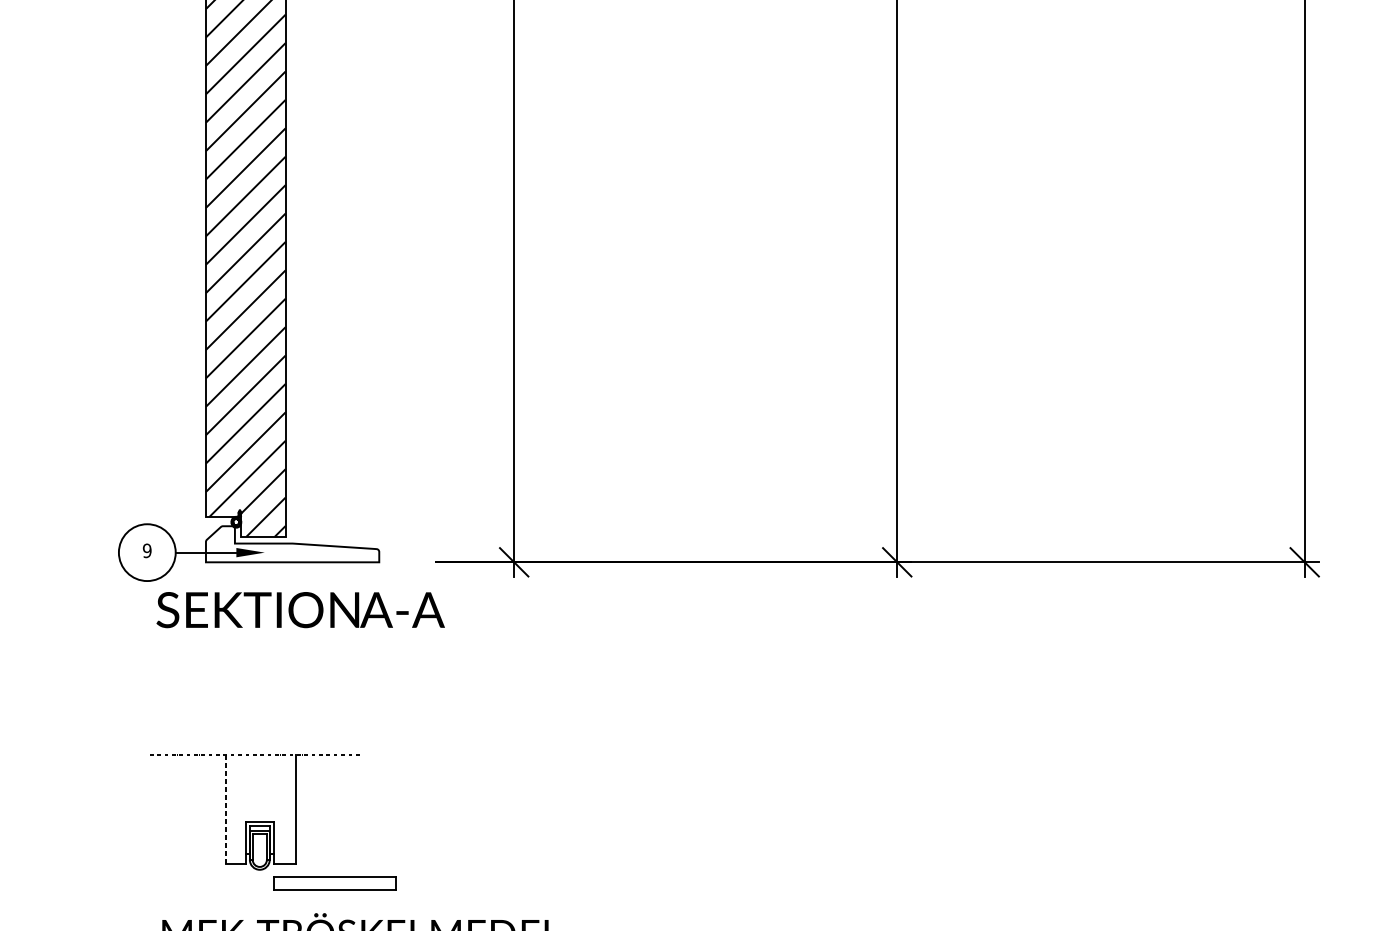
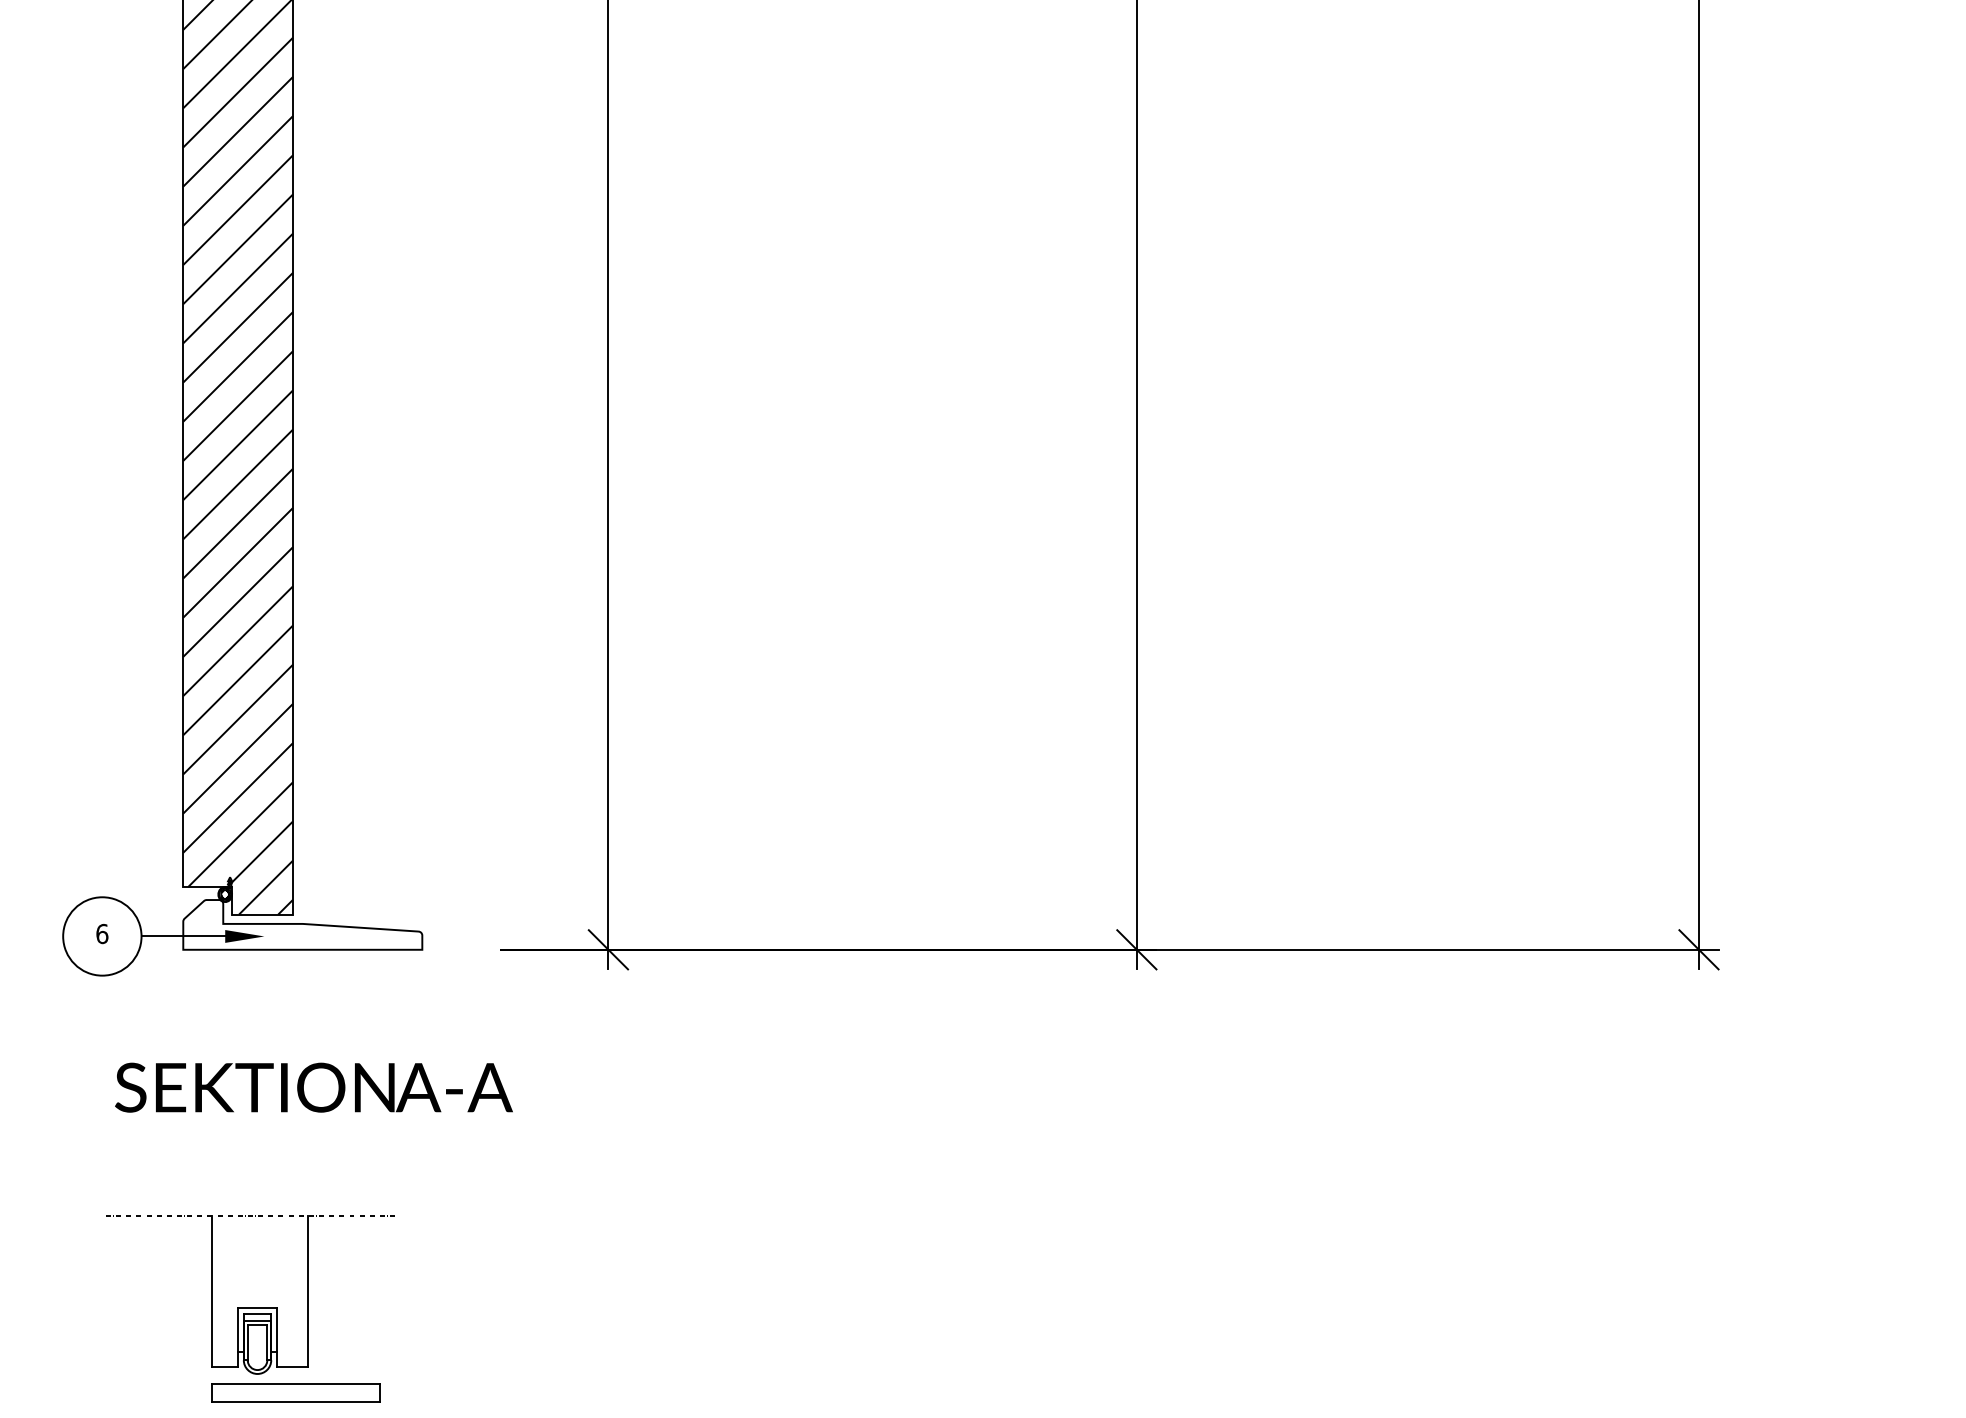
text: (147, 550) -> (102, 933), 9 -> 6
text: (300, 609) -> (313, 1087), moved
line: (226, 810) -> (211, 1291), dashed -> solid
part: (335, 883) -> (295, 1392), moved

